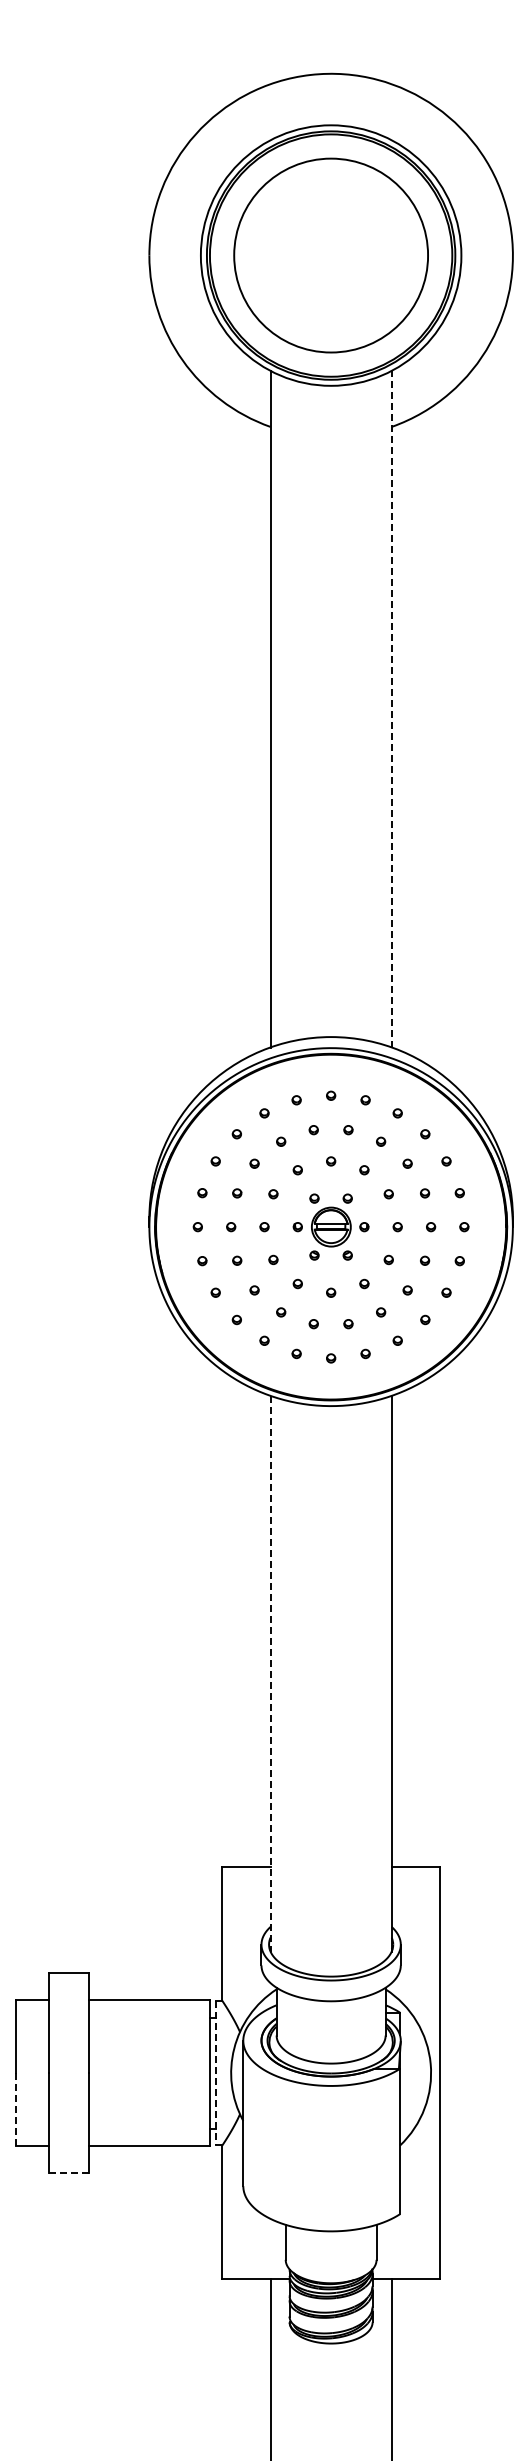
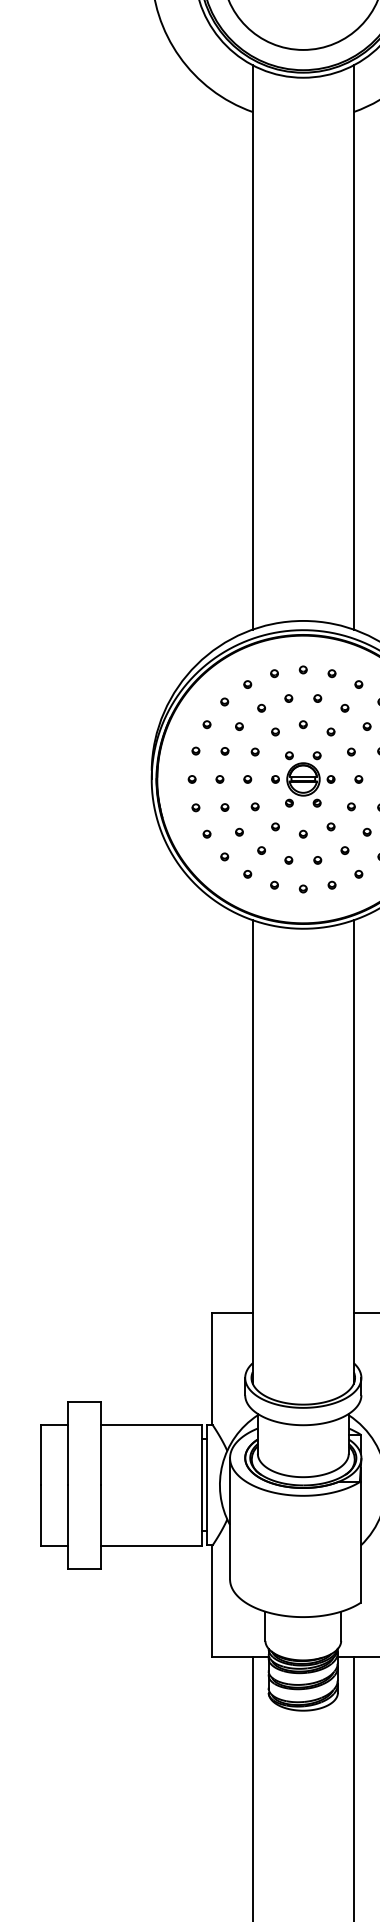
line: (391, 708) -> (353, 346), dashed -> solid
line: (270, 1673) -> (252, 1151), dashed -> solid
line: (216, 2073) -> (207, 1485), dashed -> solid
line: (16, 2110) -> (40, 1516), dashed -> solid
line: (69, 2173) -> (85, 1568), dashed -> solid

